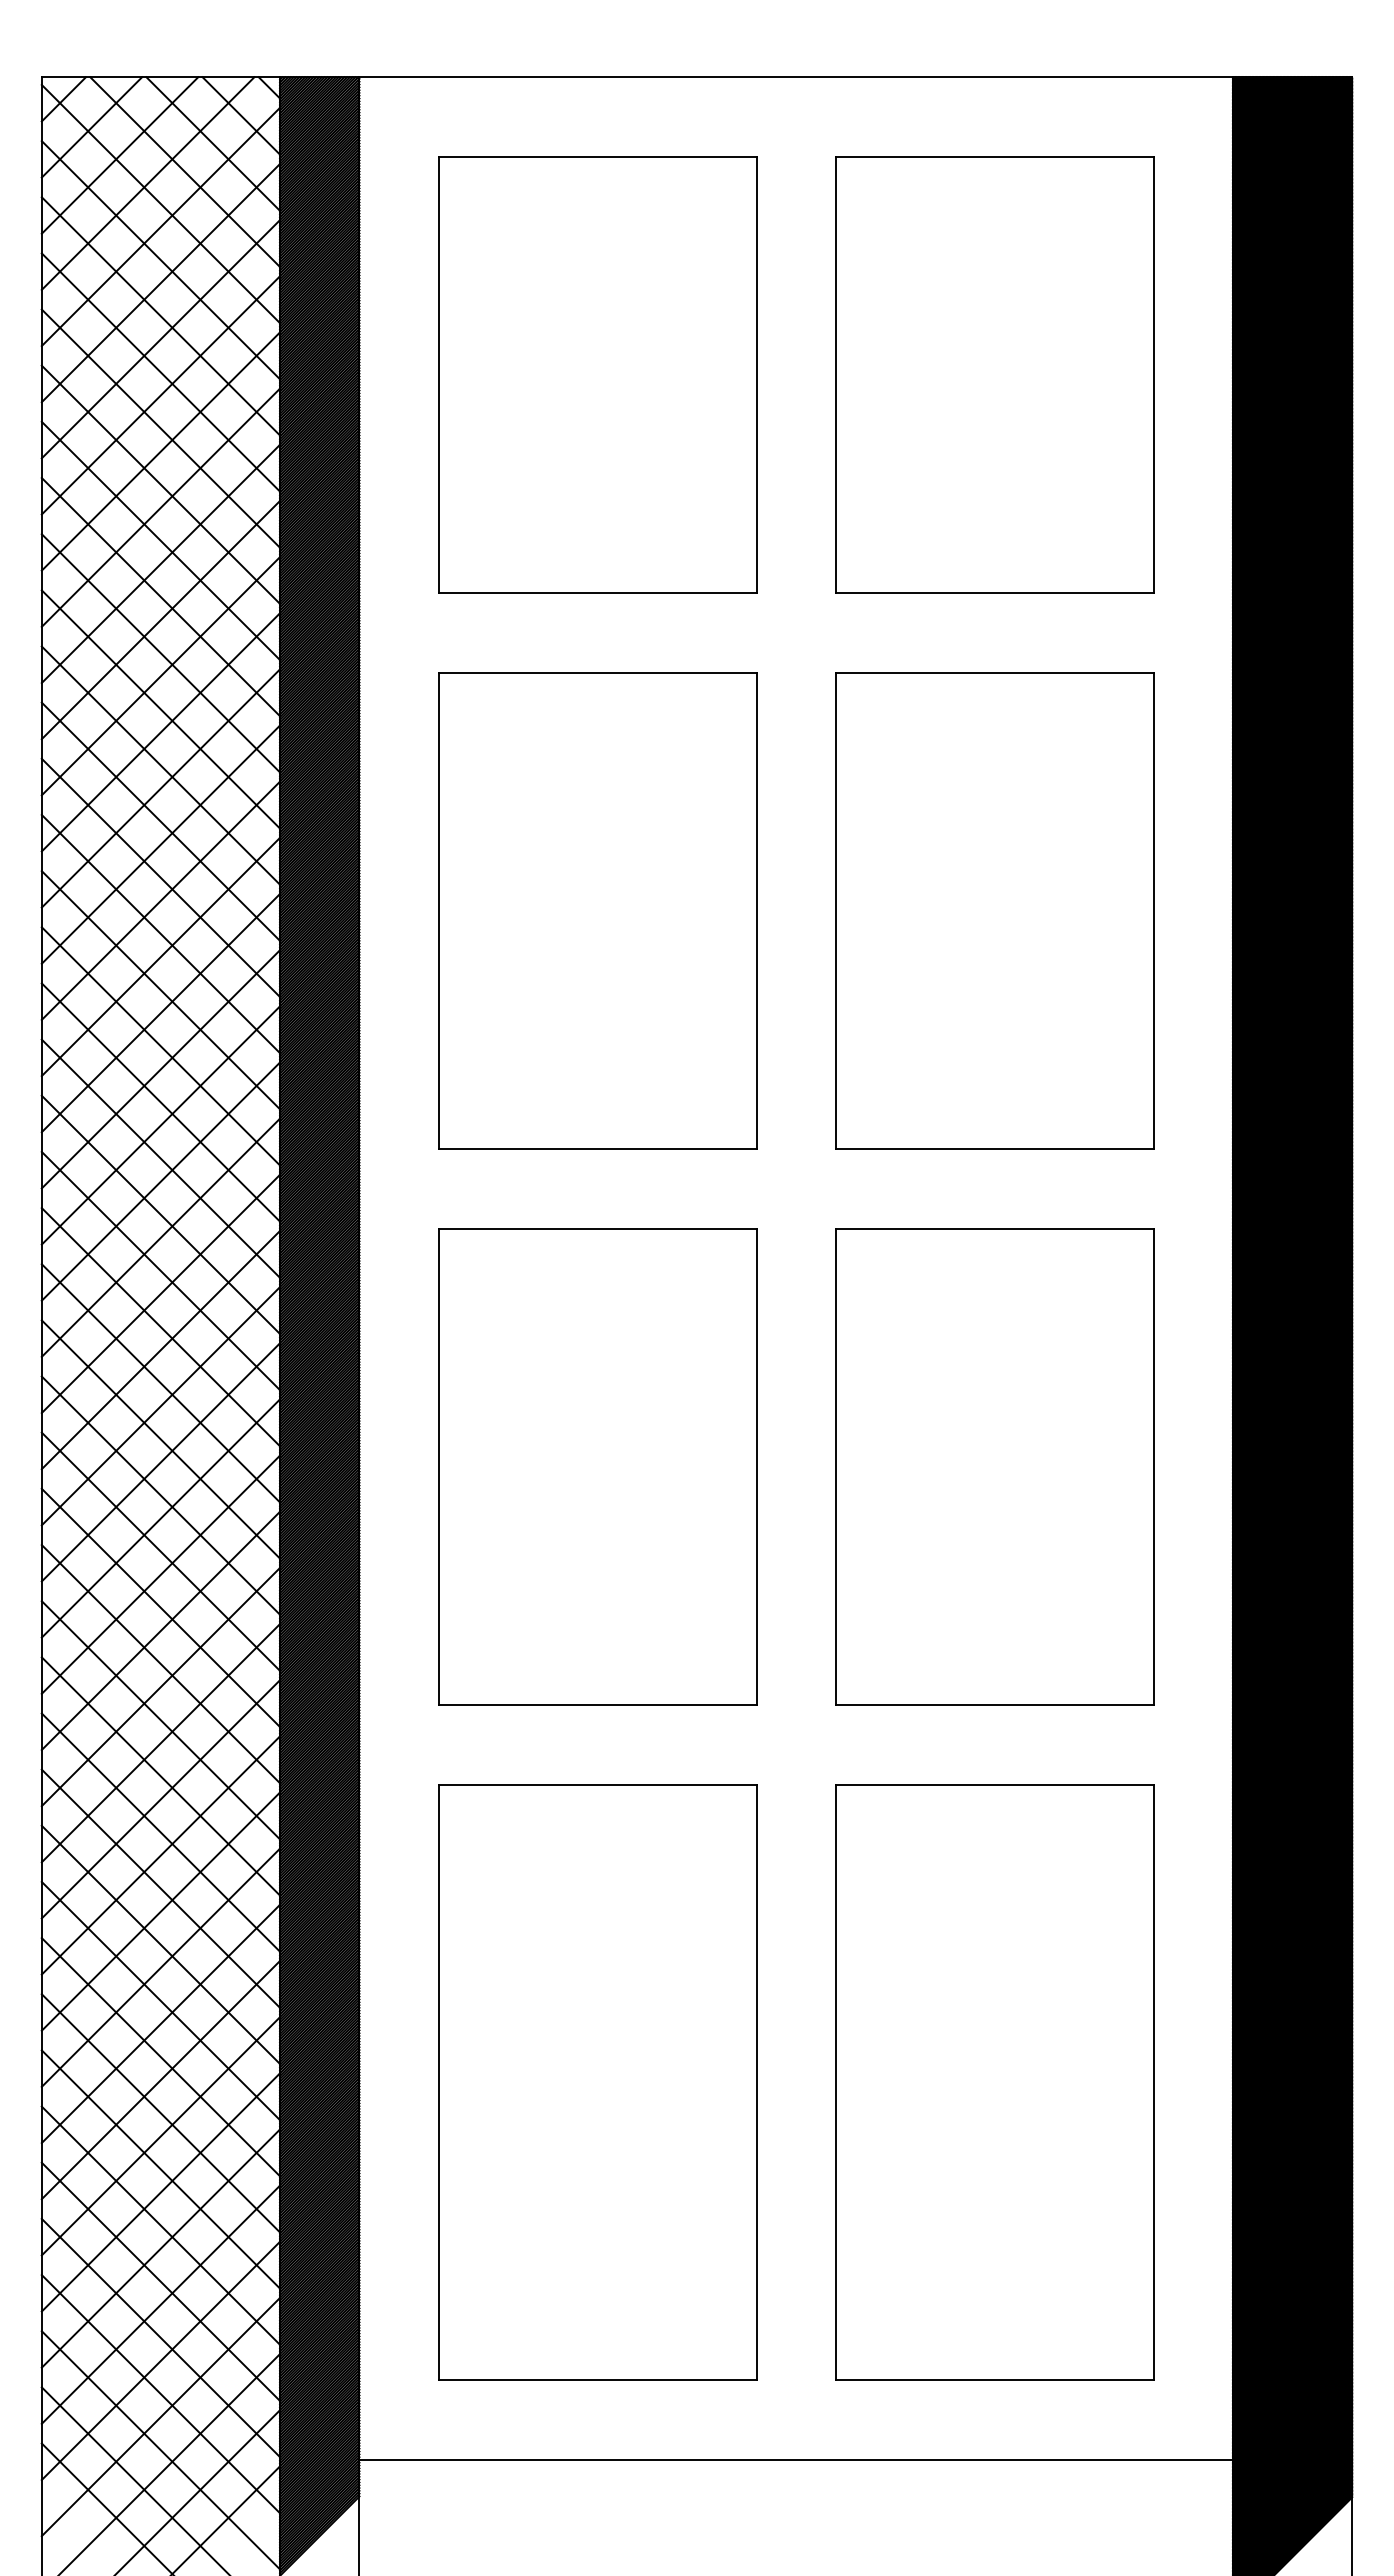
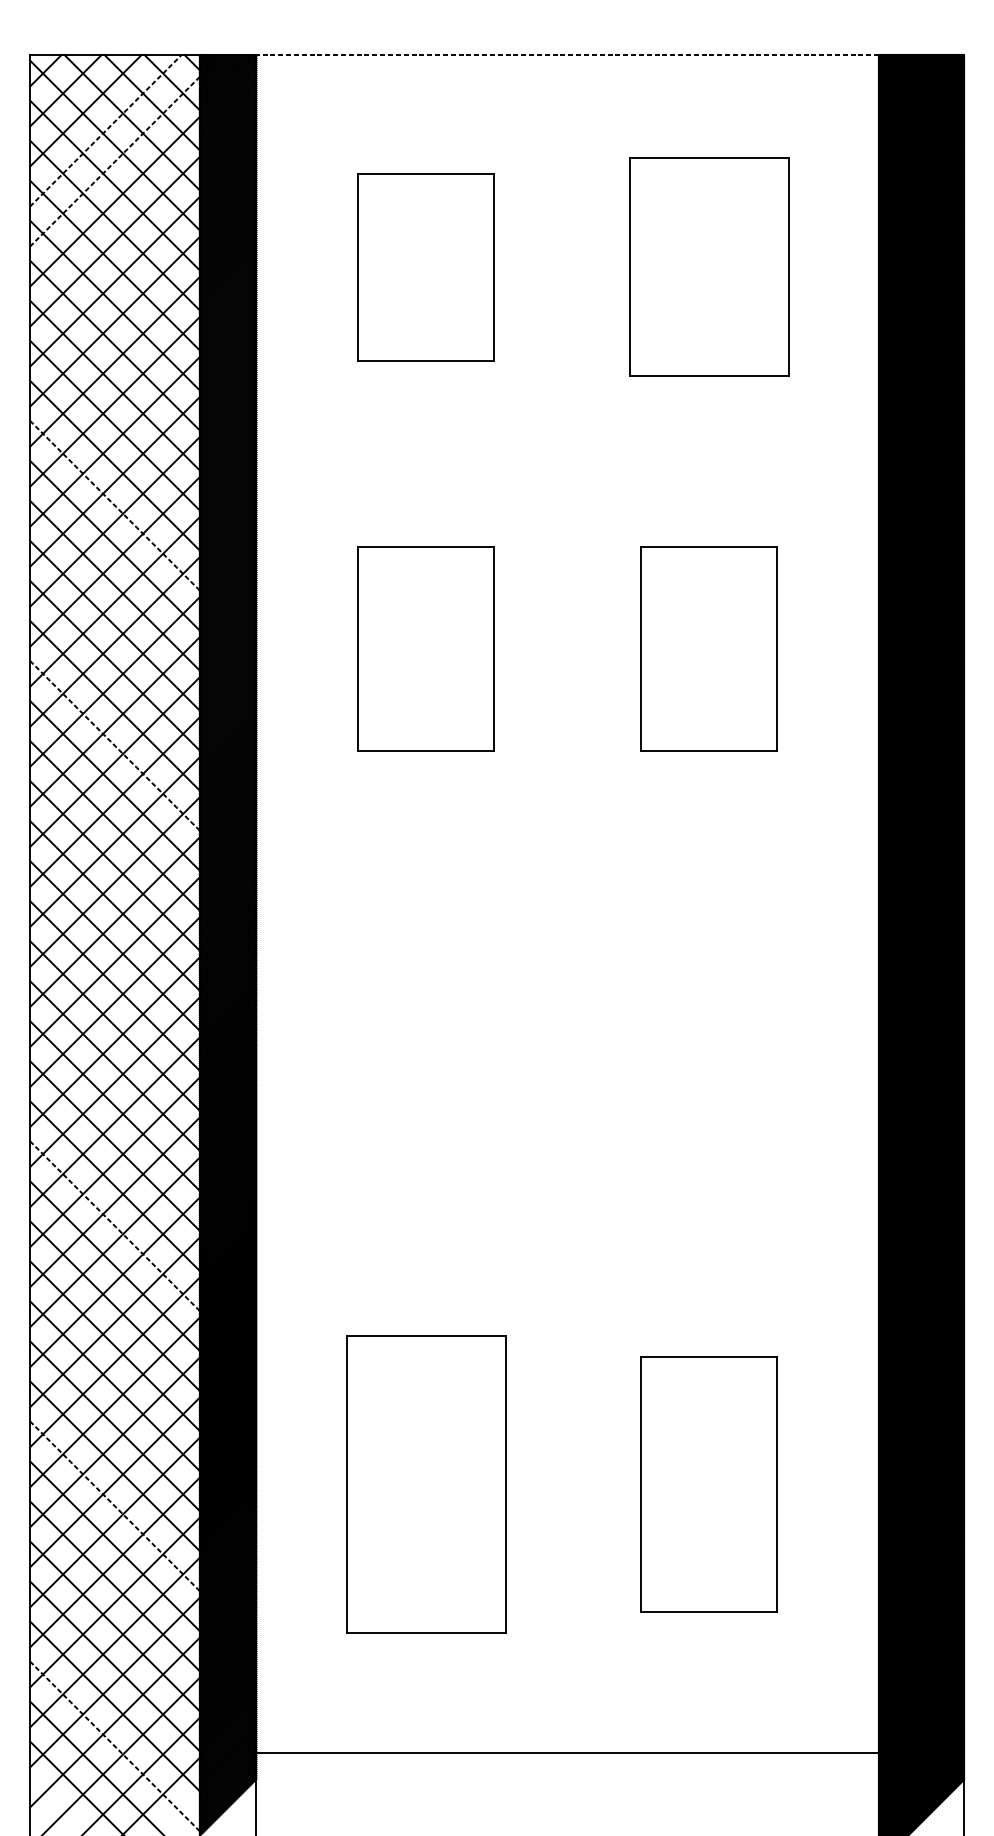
line: (796, 77) -> (567, 55), solid -> dashed
line: (148, 183) -> (106, 130), solid -> dashed
line: (161, 226) -> (115, 161), solid -> dashed
part: (597, 374) -> (426, 266), size x0.6
part: (994, 374) -> (709, 266), size x0.7
line: (160, 709) -> (114, 505), solid -> dashed
part: (597, 910) -> (426, 648), size x0.6
part: (994, 910) -> (709, 648), size x0.6
line: (160, 1046) -> (114, 745), solid -> dashed
part: (597, 1466) -> (426, 1045), removed
part: (994, 1466) -> (709, 1045), removed
line: (160, 1719) -> (114, 1225), solid -> dashed
part: (597, 2082) -> (426, 1484), size x0.7
part: (994, 2082) -> (709, 1484), size x0.6
line: (160, 2112) -> (114, 1505), solid -> dashed
line: (160, 2449) -> (114, 1745), solid -> dashed

